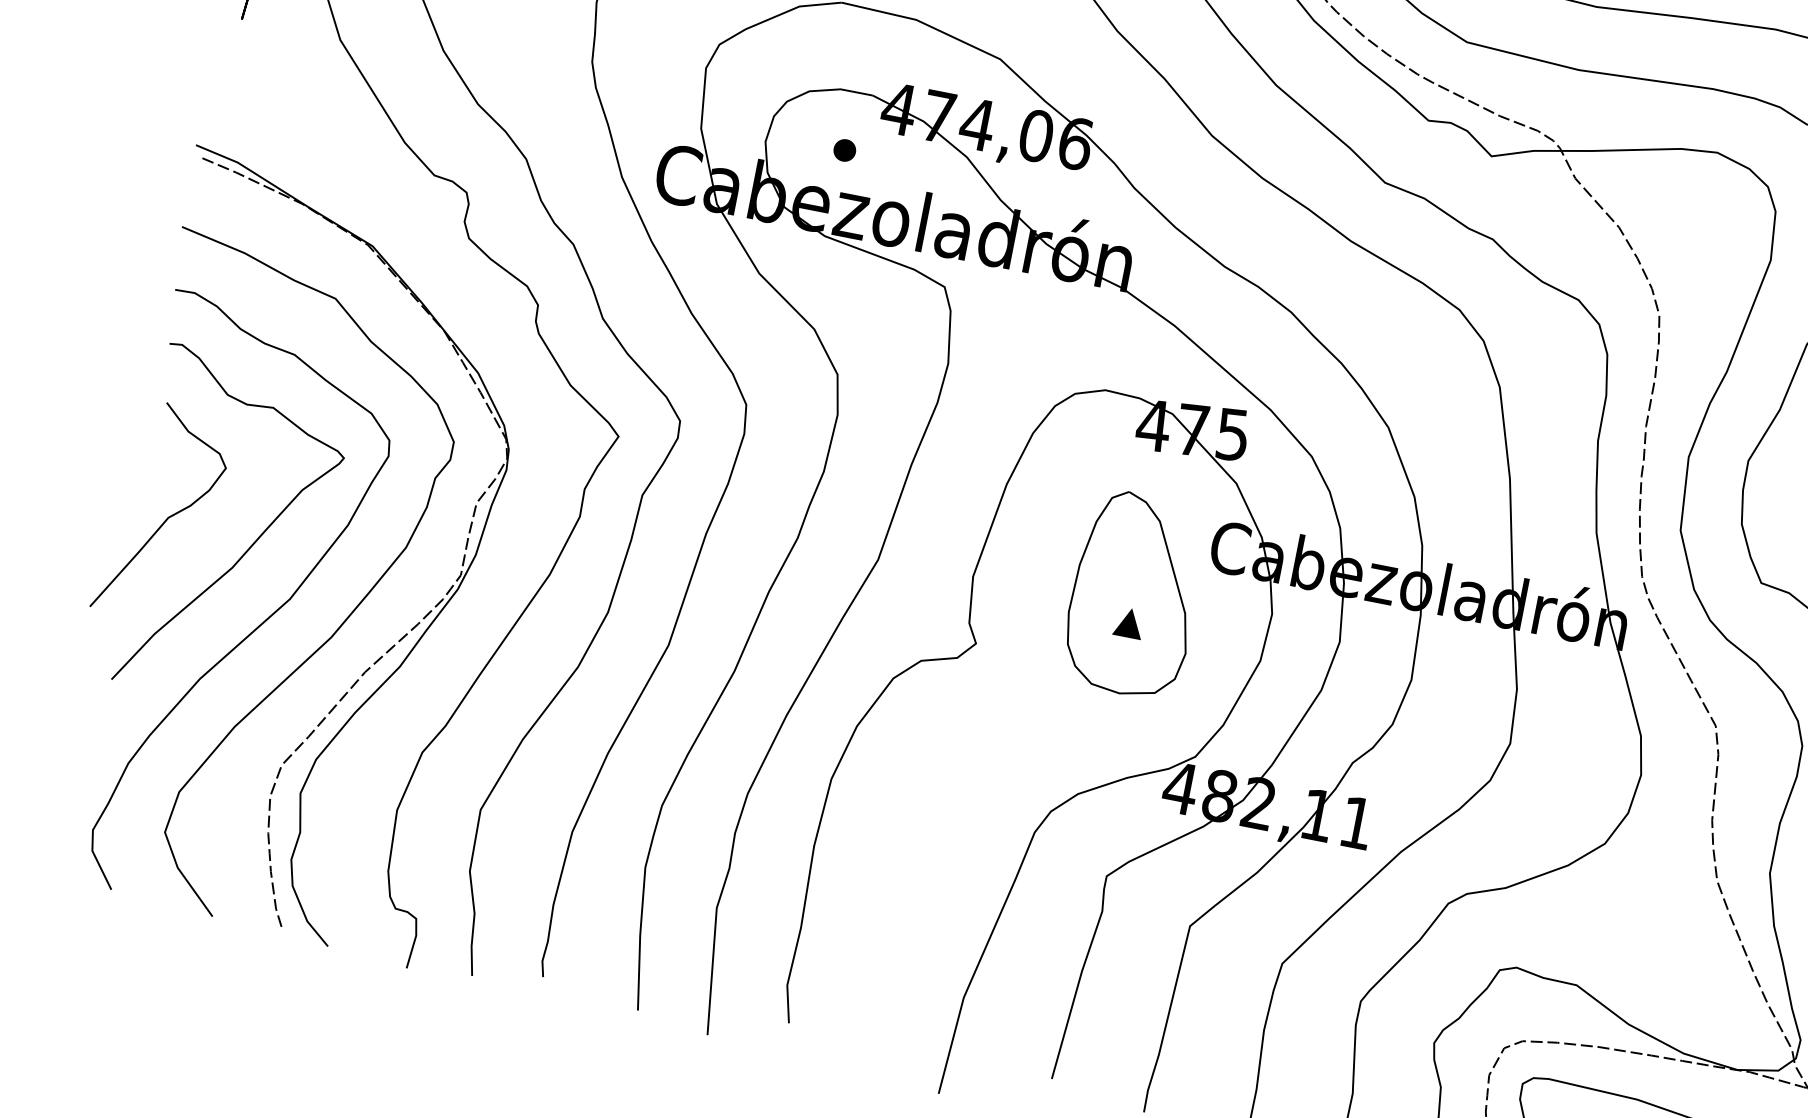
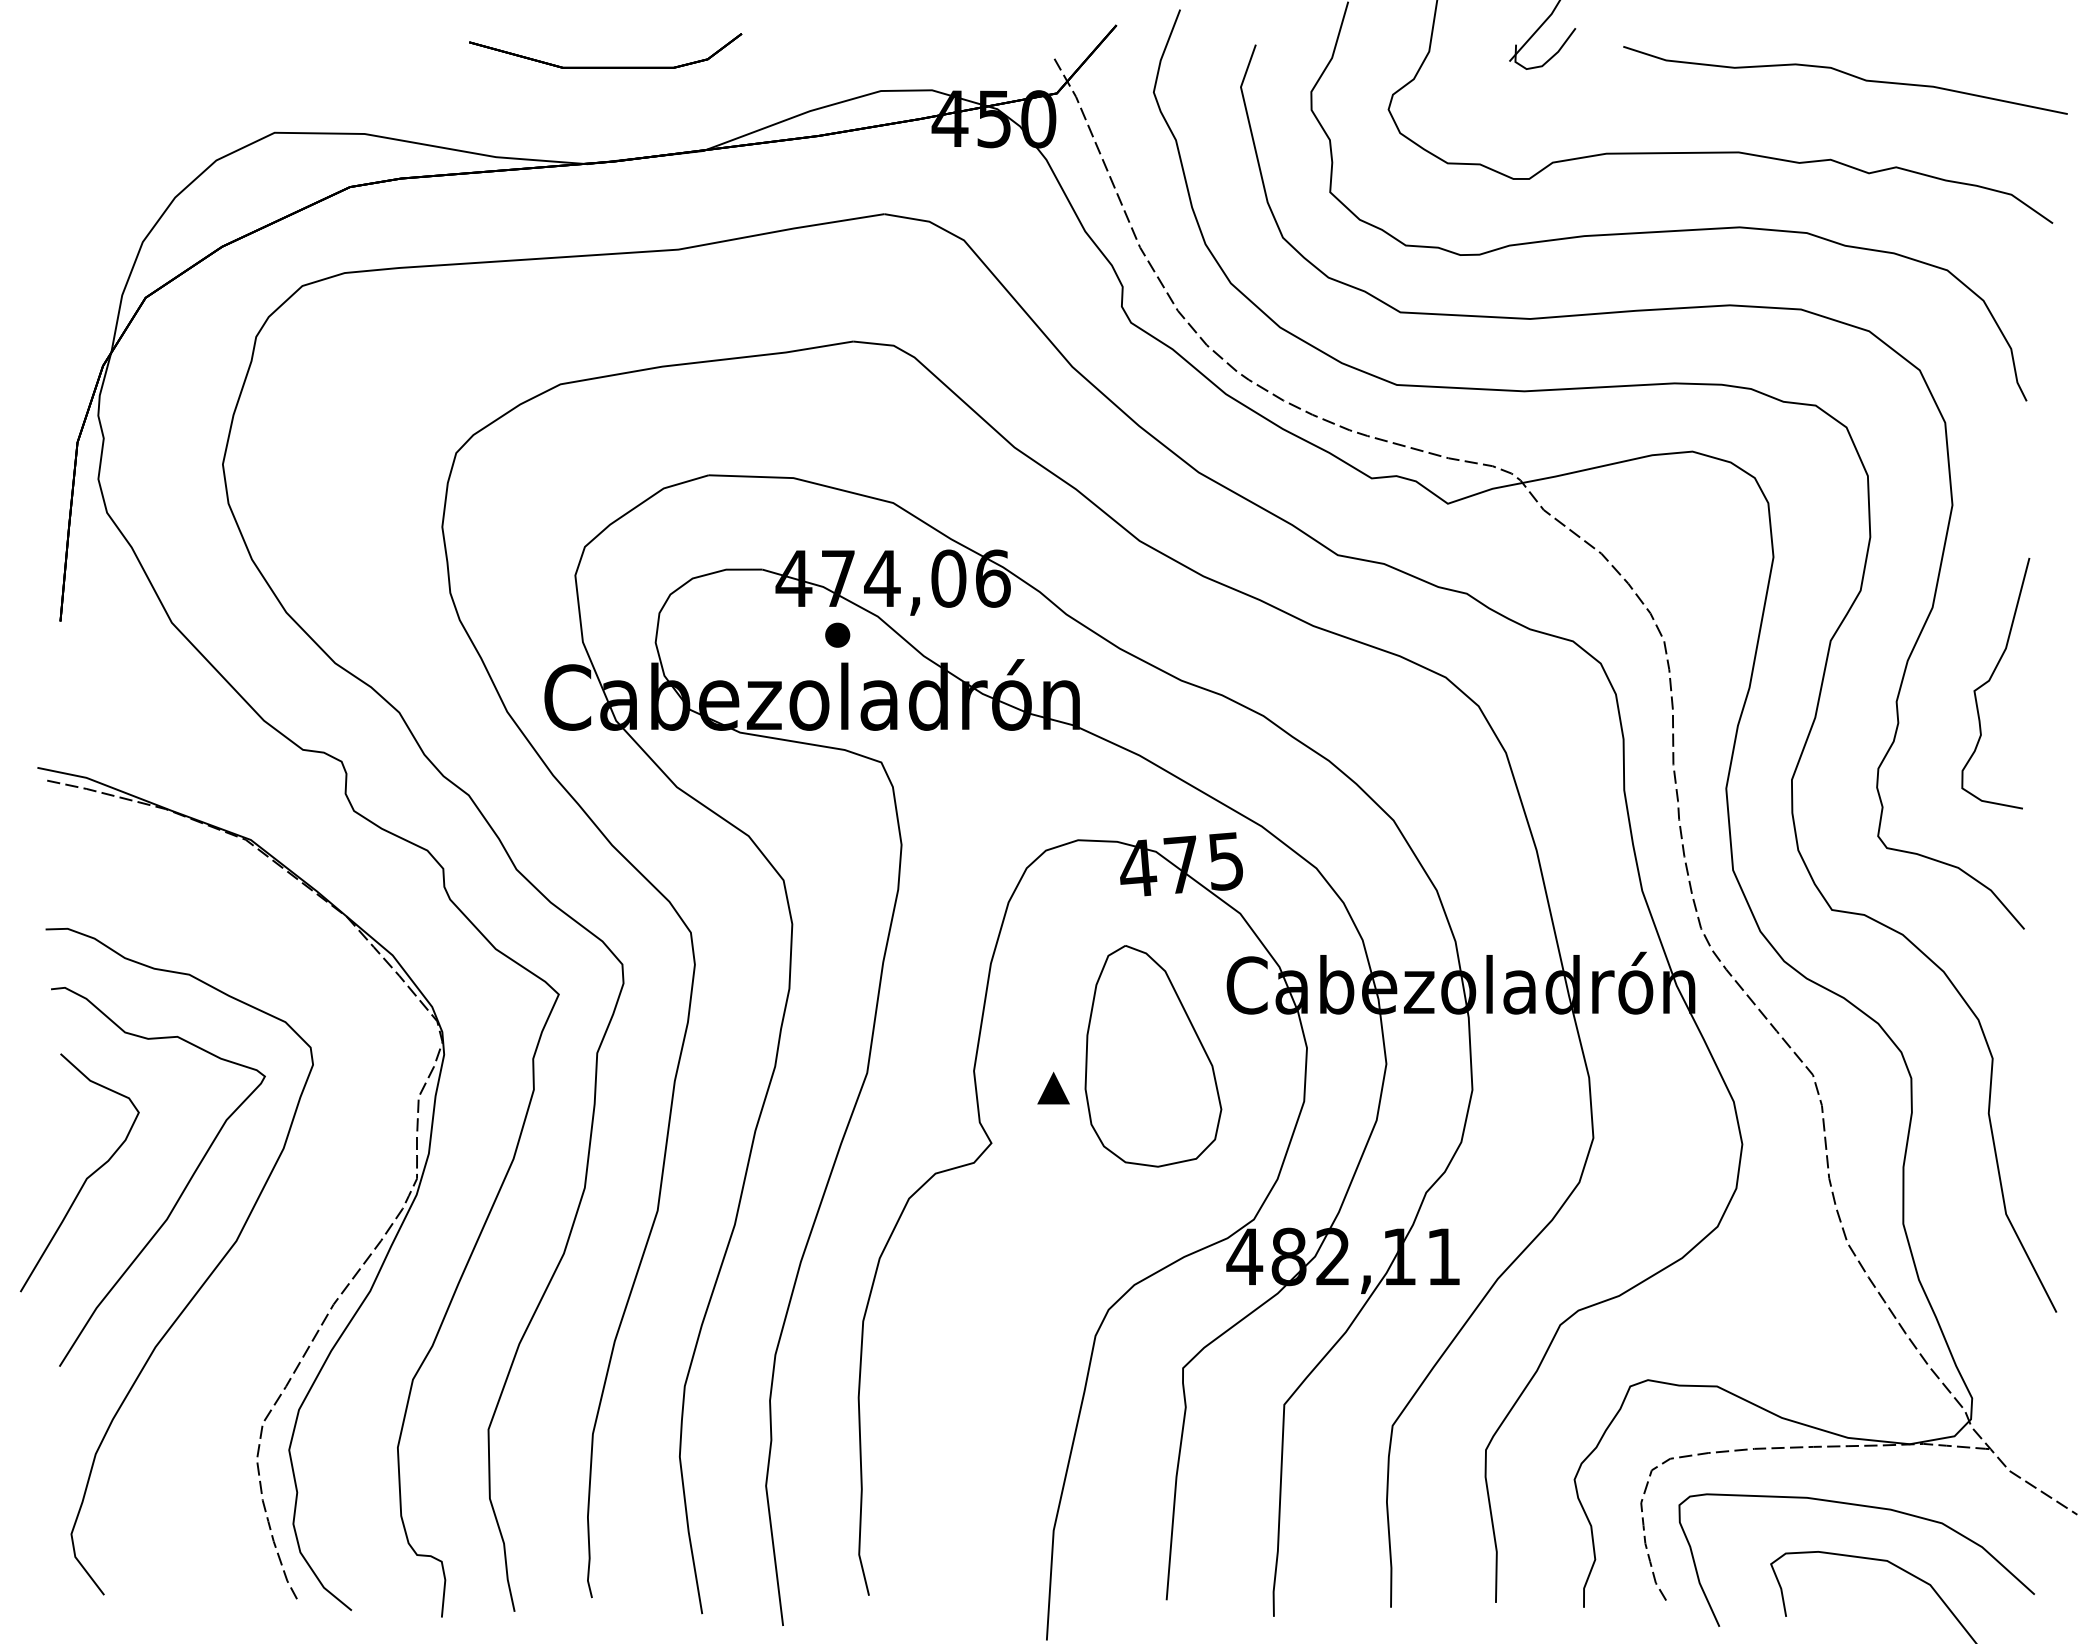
part: (844, 149) -> (837, 634), moved
part: (1129, 622) -> (1053, 1087), moved
curve: (323, 642) -> (282, 1281), removed

